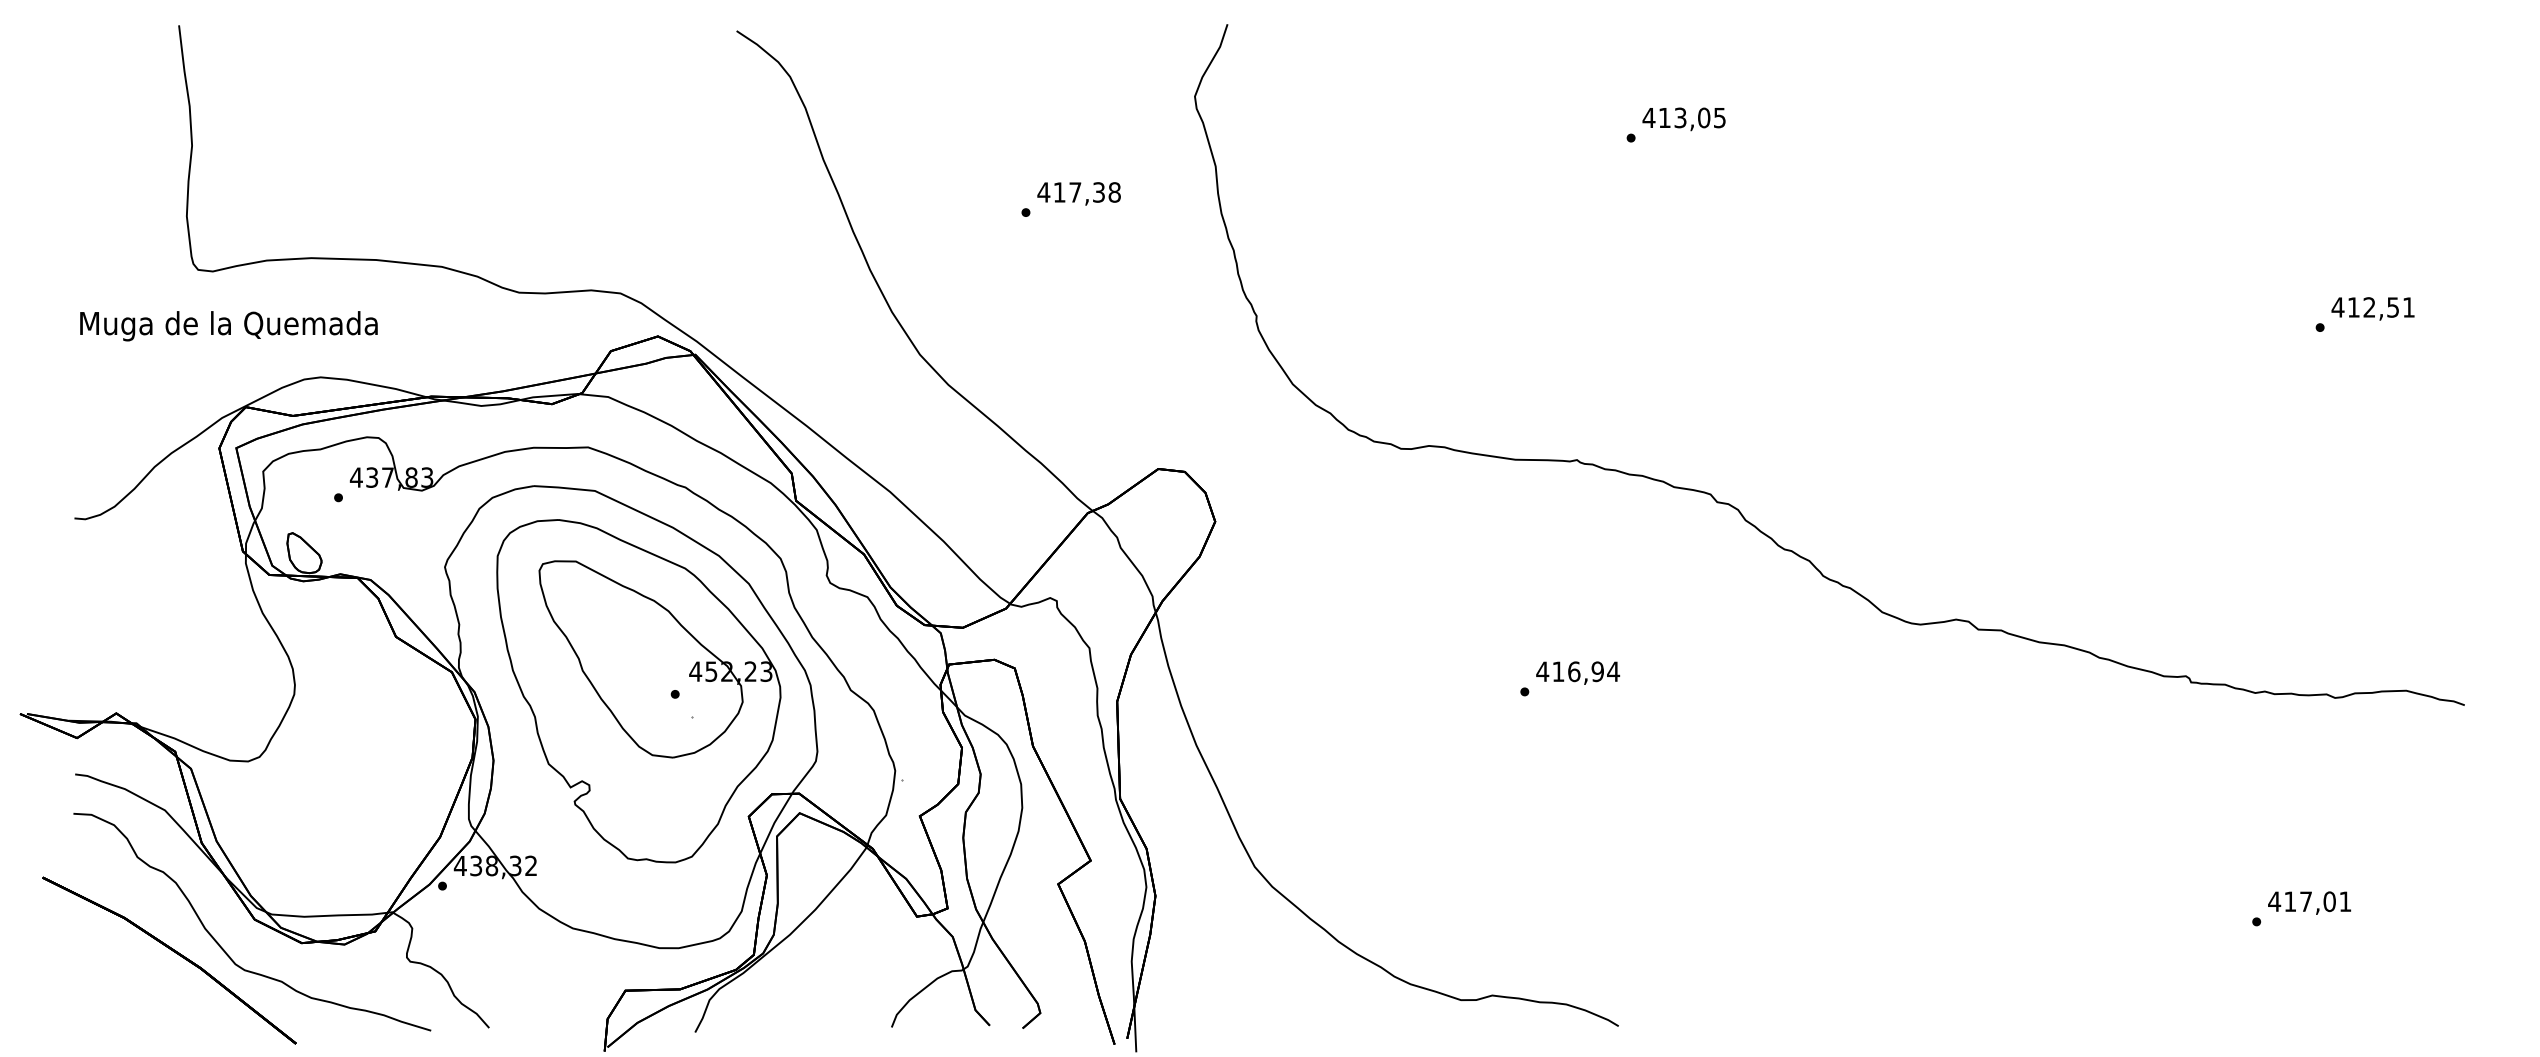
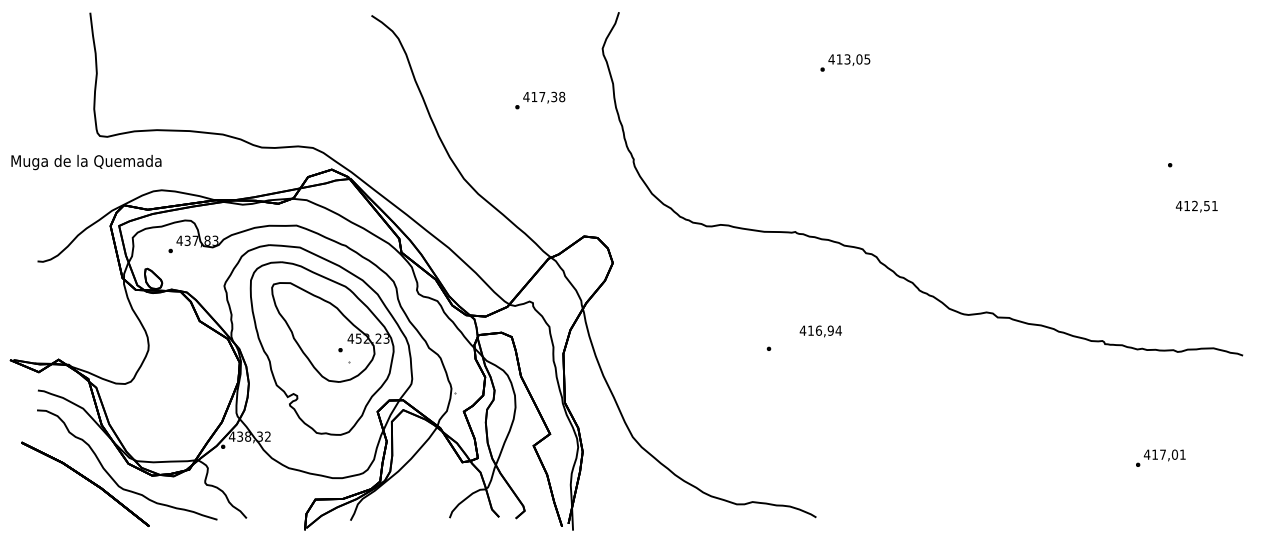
text: (2372, 308) -> (1196, 206), moved
text: (229, 326) -> (86, 162), moved
text: (1577, 673) -> (820, 331), moved

